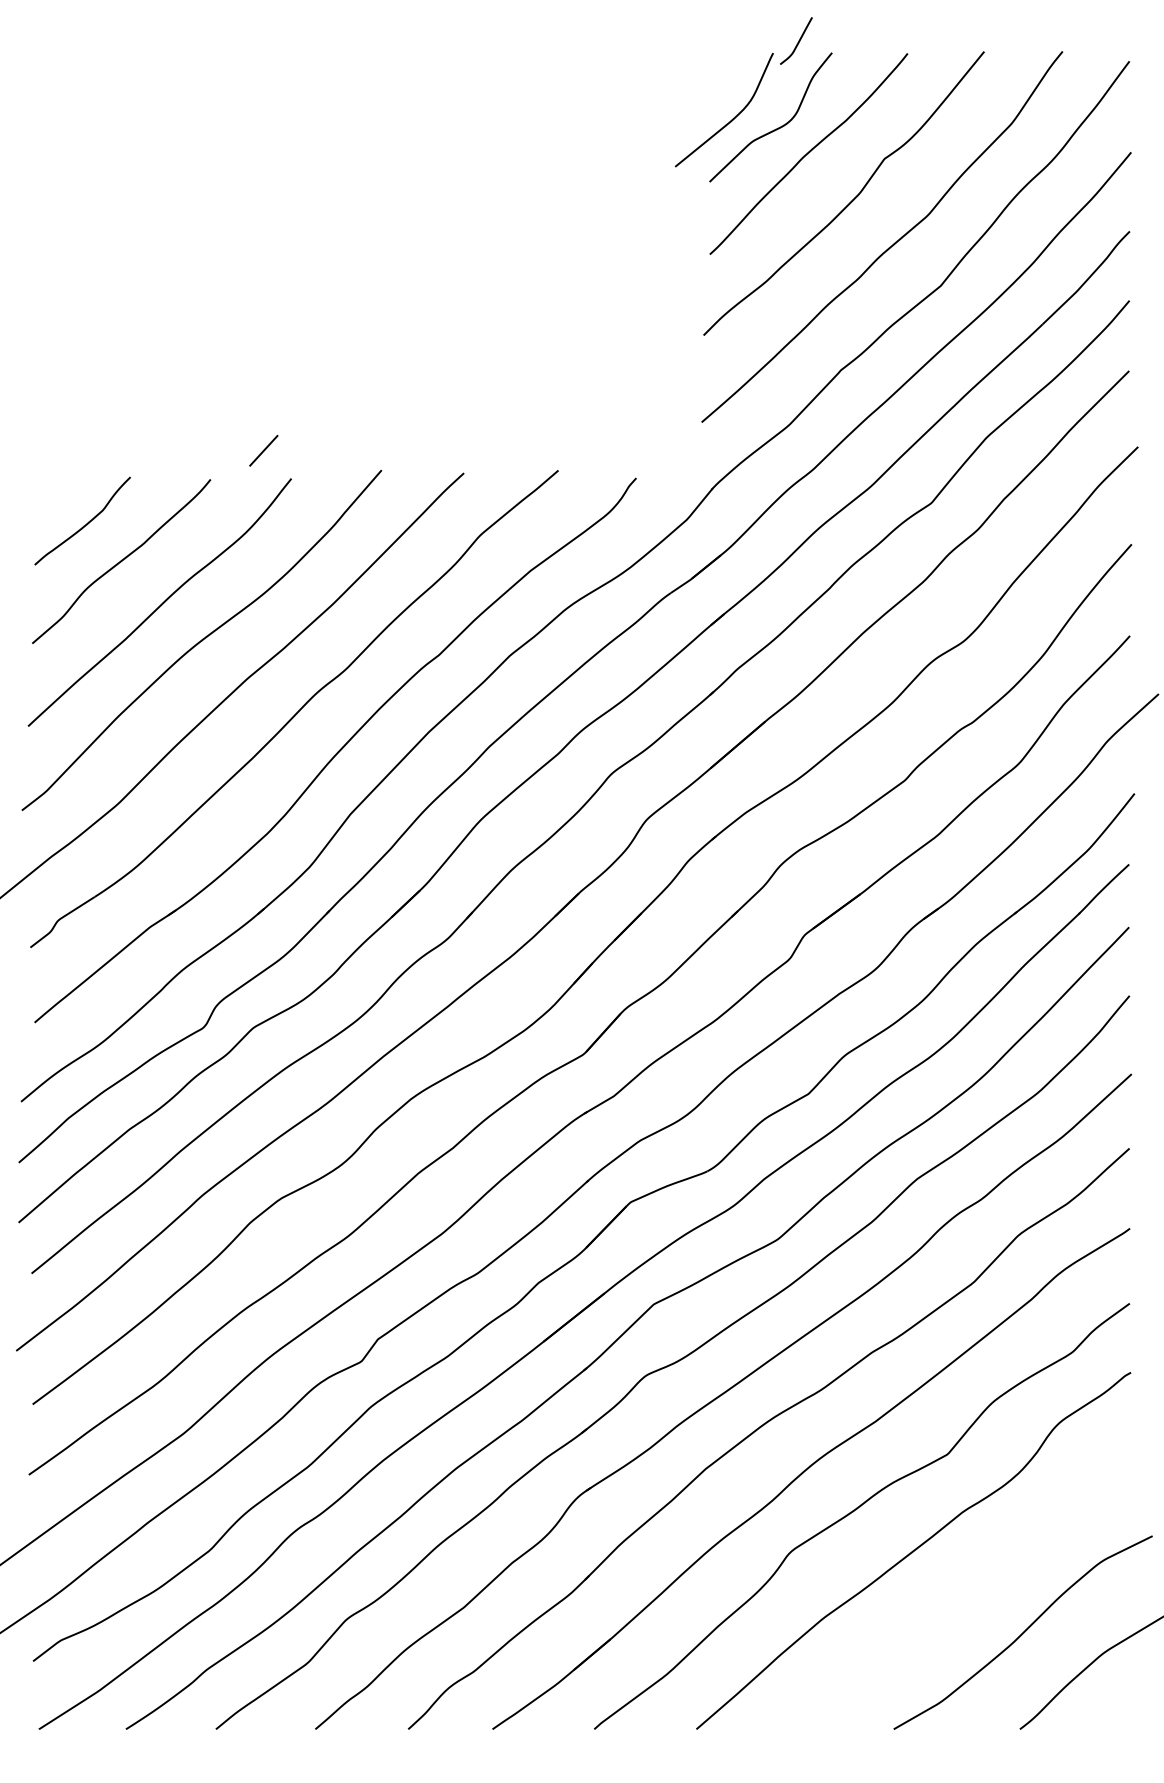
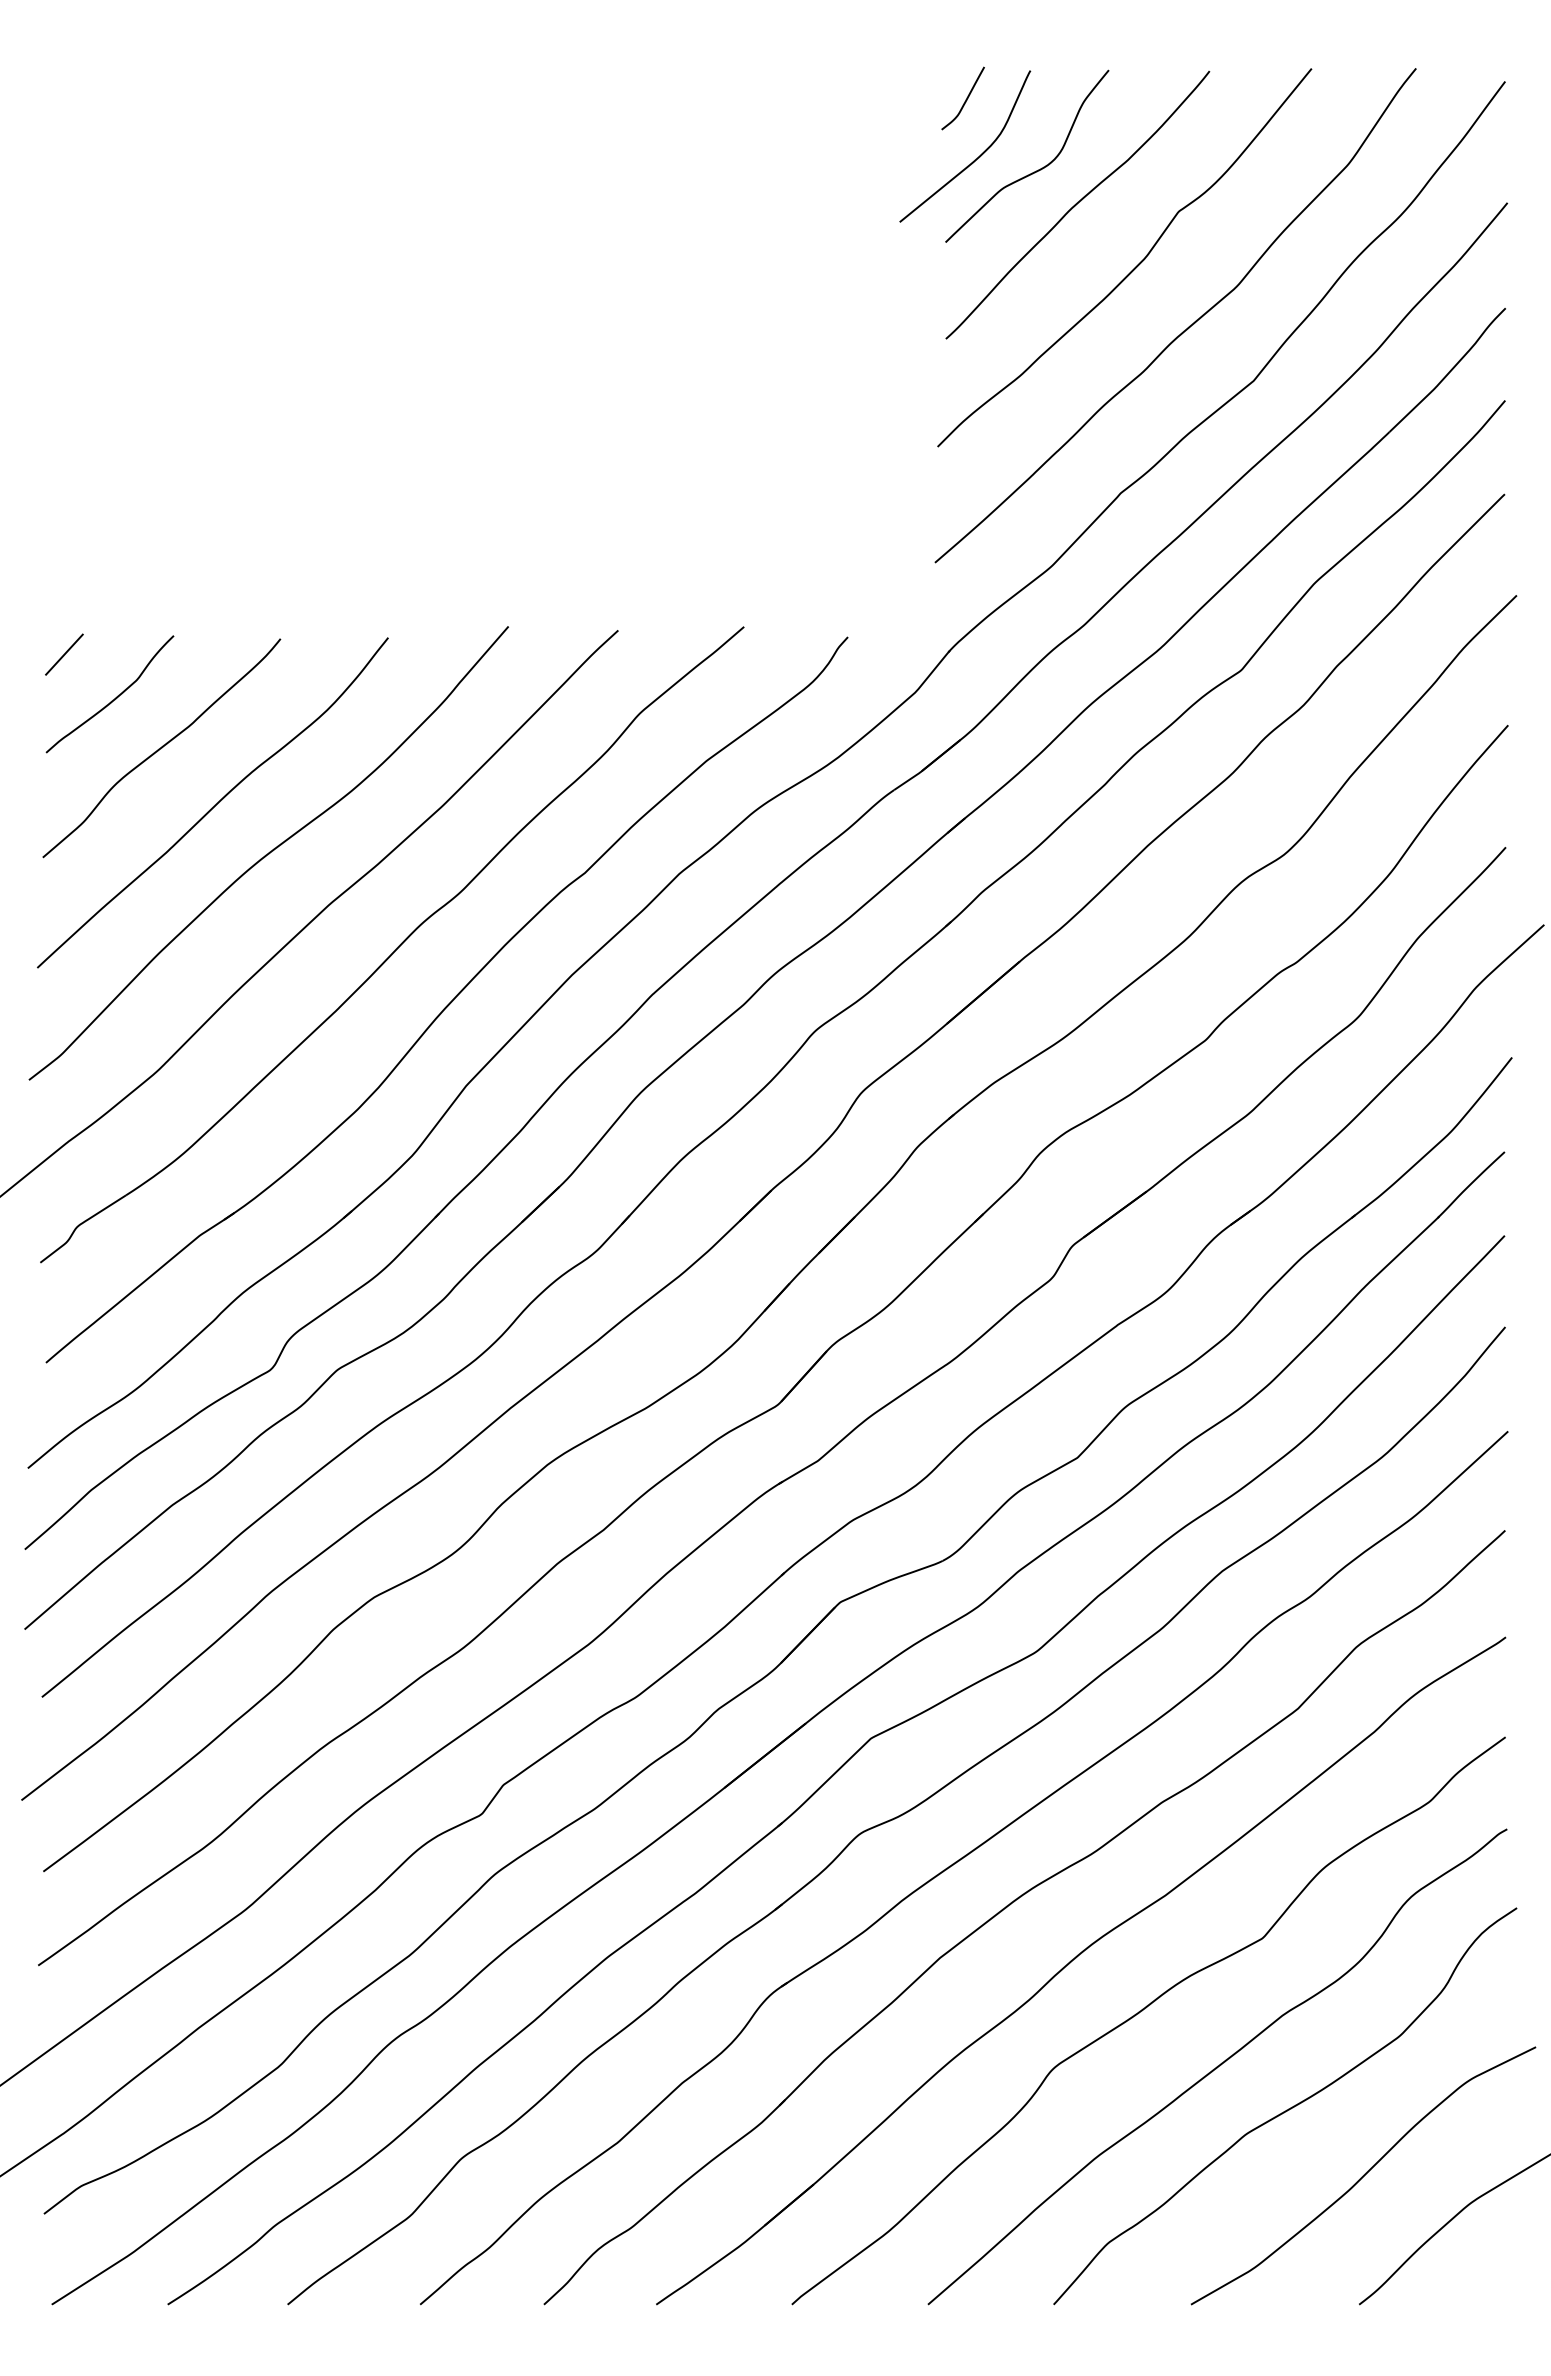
curve: (798, 41) -> (965, 99), moved
line: (263, 450) -> (64, 654), moved
curve: (965, 1582) -> (1286, 2109), added

